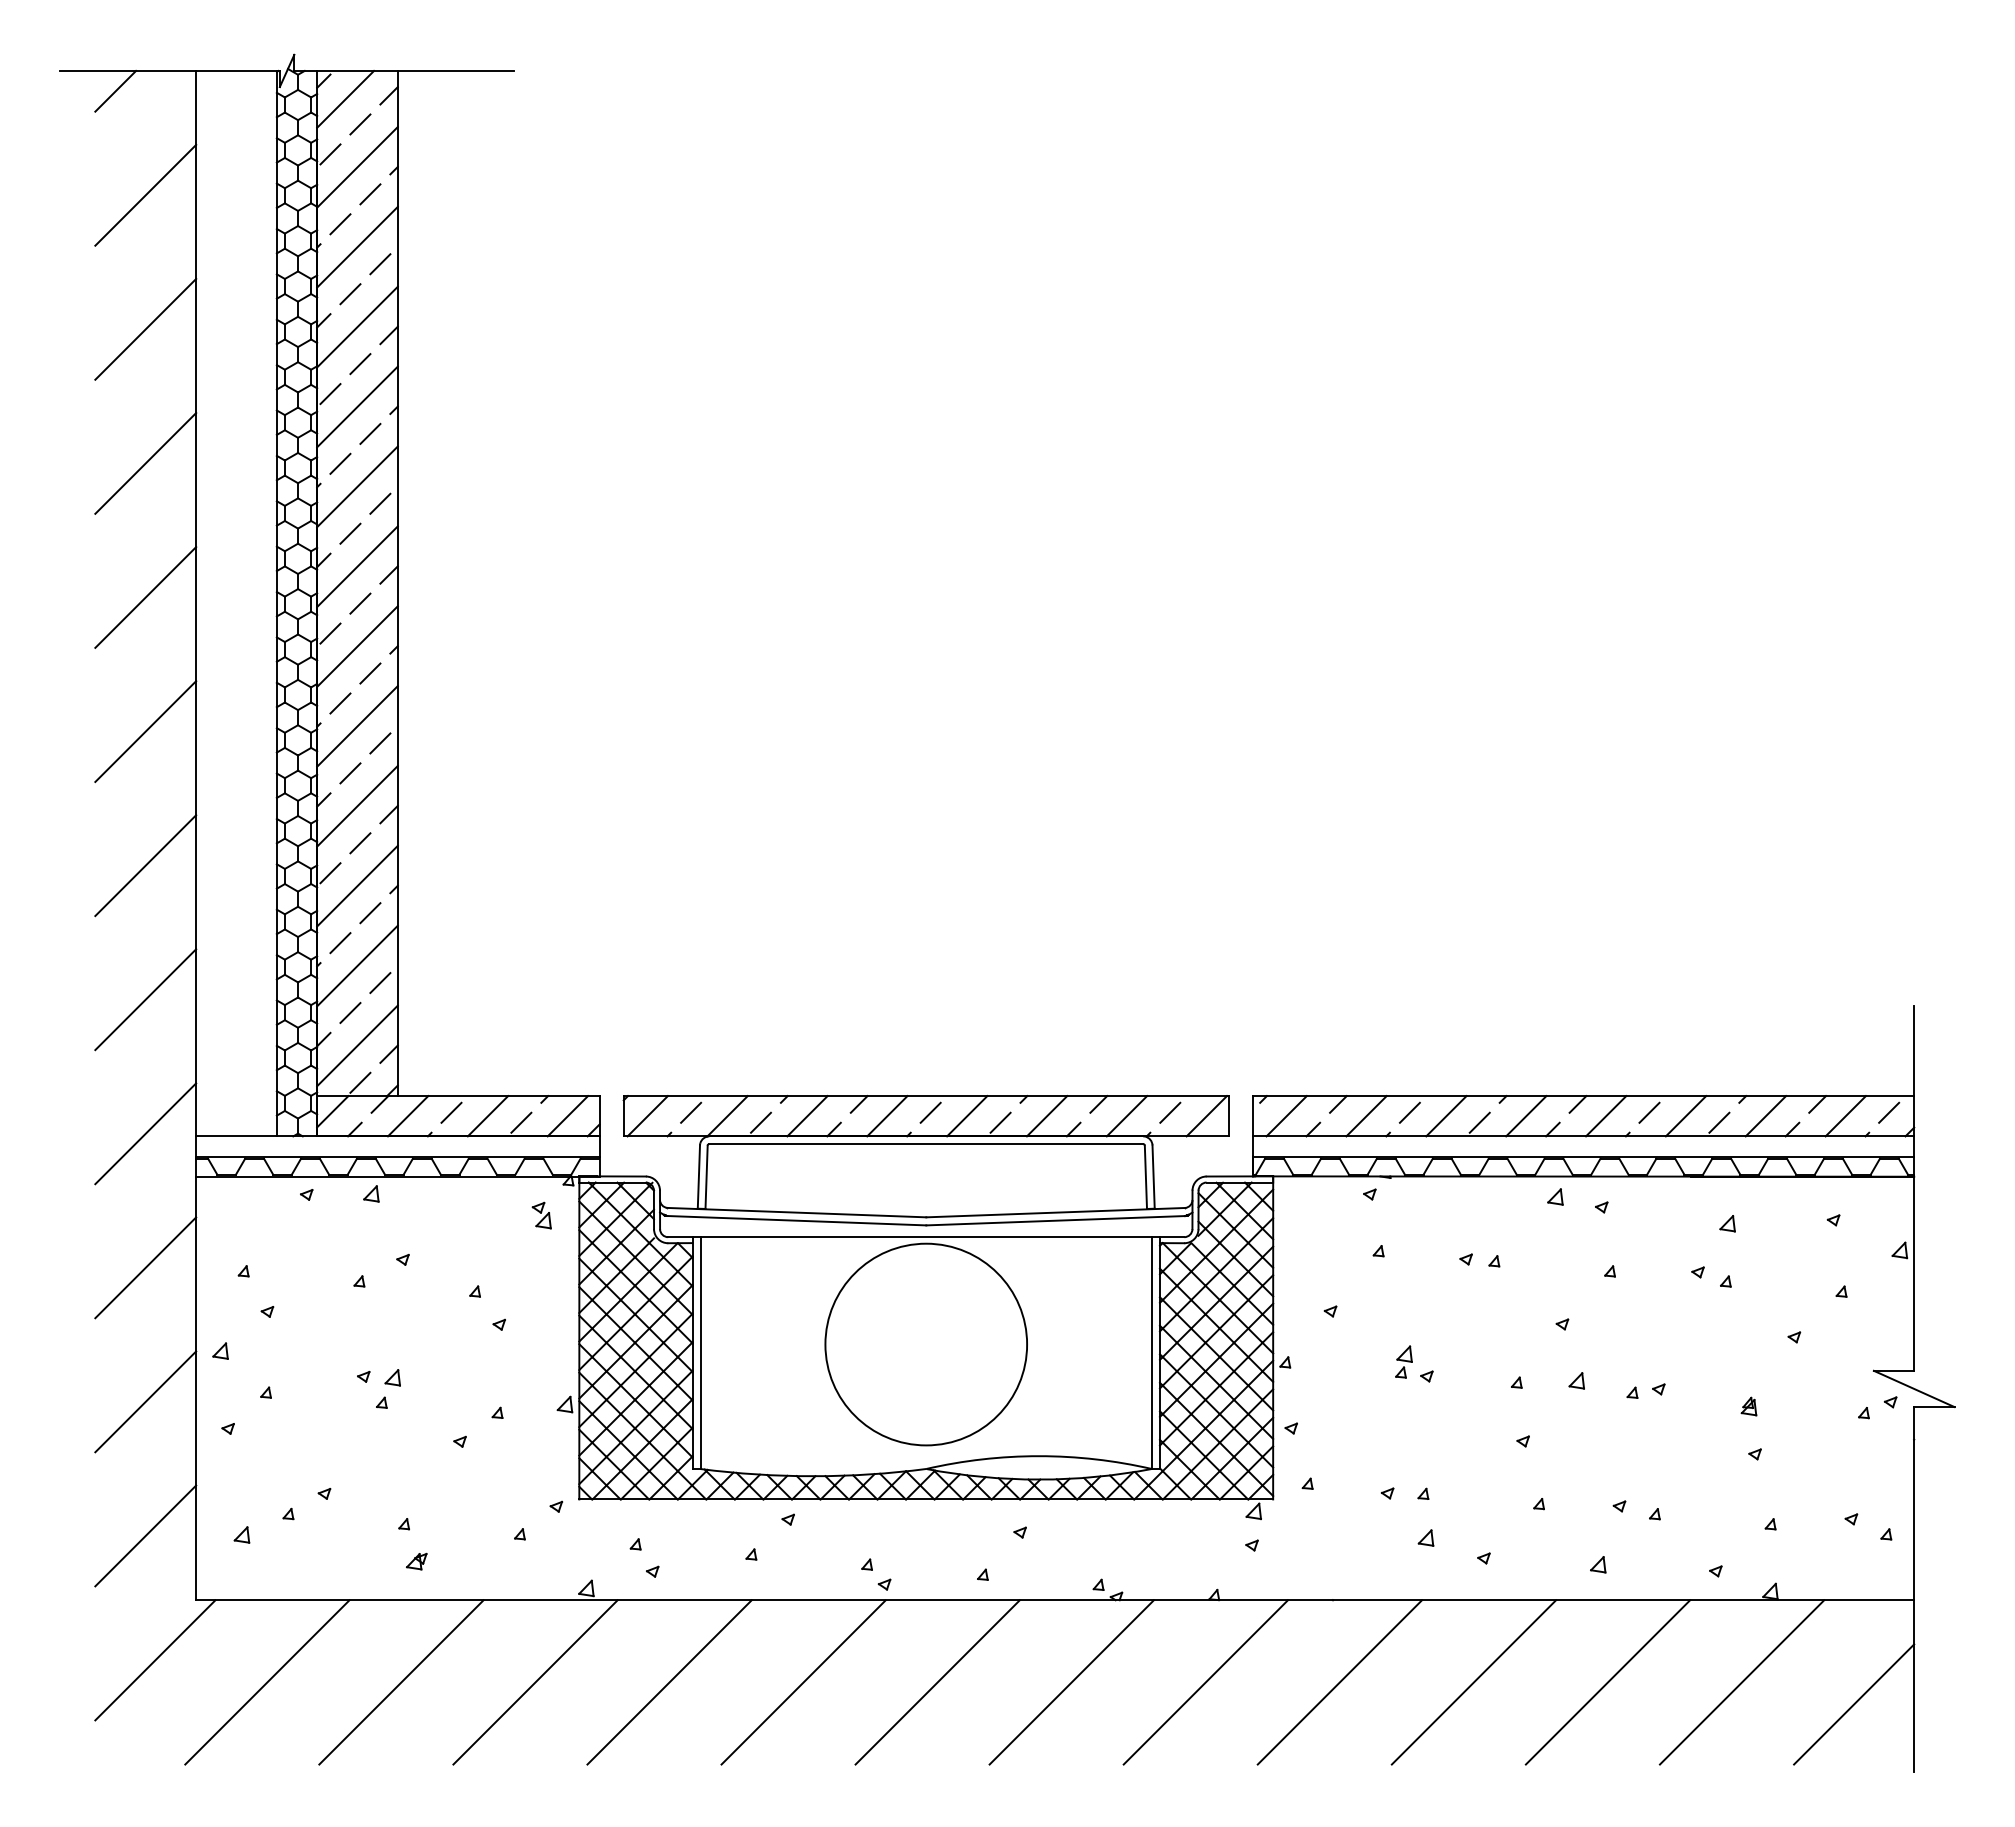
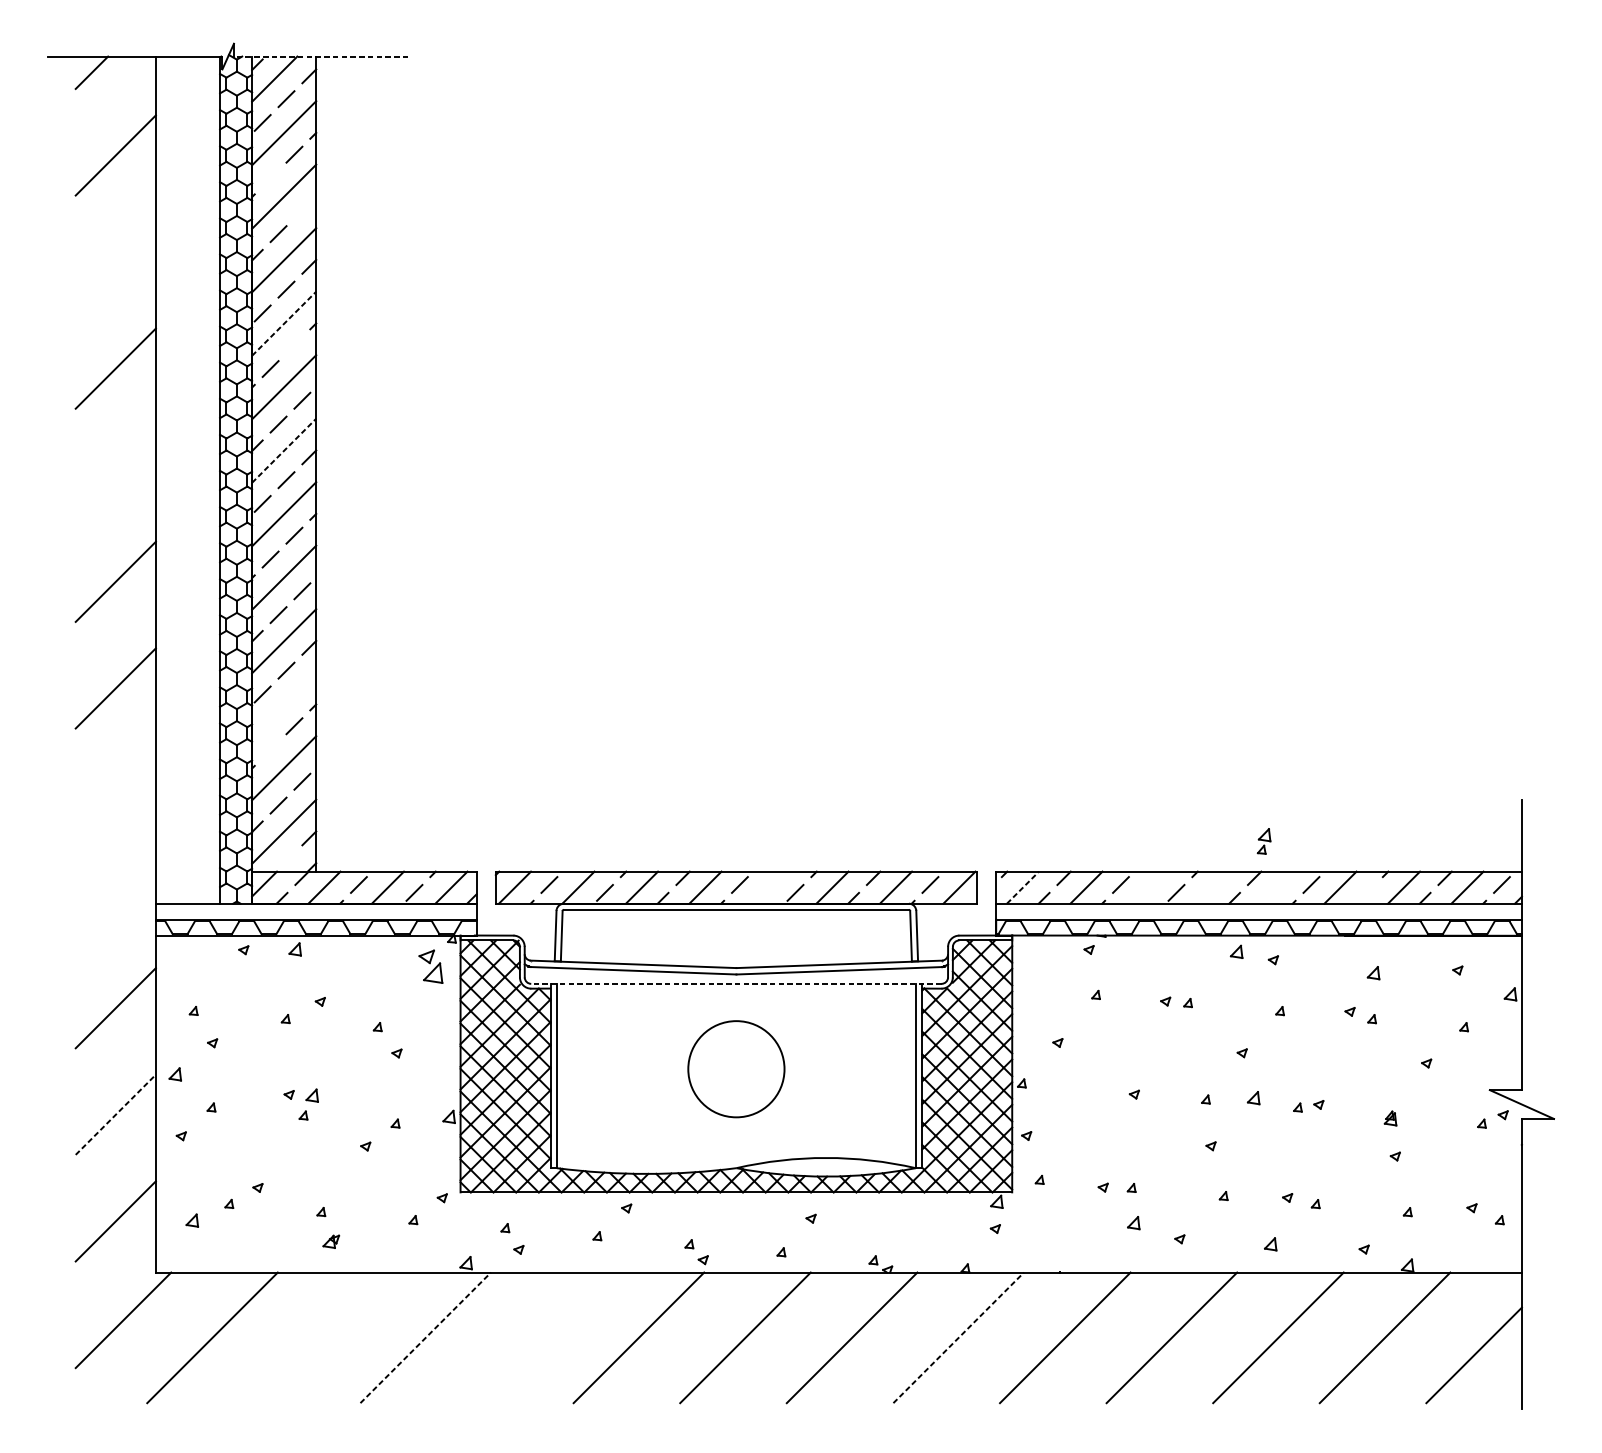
line: (404, 70) -> (321, 56), solid -> dashed
line: (340, 224) -> (270, 178), removed
line: (380, 264) -> (302, 210), removed
line: (145, 328) -> (115, 261), removed
line: (357, 406) -> (284, 323), solid -> dashed
line: (370, 433) -> (294, 344), removed
line: (357, 566) -> (284, 450), solid -> dashed
line: (145, 597) -> (115, 475), removed
line: (357, 885) -> (284, 704), removed
line: (340, 943) -> (270, 750), removed
line: (145, 999) -> (115, 794), removed
line: (360, 1082) -> (286, 860), removed
line: (967, 1116) -> (769, 887), removed
line: (1286, 1116) -> (1022, 887), solid -> dashed
line: (1446, 1116) -> (1150, 887), removed
line: (1526, 1116) -> (1213, 887), removed
line: (1606, 1116) -> (1277, 887), removed
line: (1719, 1122) -> (1367, 892), removed
line: (145, 1133) -> (115, 901), removed
part: (541, 1215) -> (430, 966), size x1.6
line: (925, 1237) -> (735, 984), solid -> dashed
circle: (926, 1344) -> (736, 1069), size x0.6
part: (1403, 1361) -> (1263, 840), moved
line: (146, 1401) -> (116, 1114), solid -> dashed
line: (401, 1682) -> (319, 1337), removed
line: (535, 1682) -> (425, 1337), solid -> dashed
line: (669, 1682) -> (532, 1337), removed
line: (1206, 1682) -> (959, 1337), solid -> dashed

